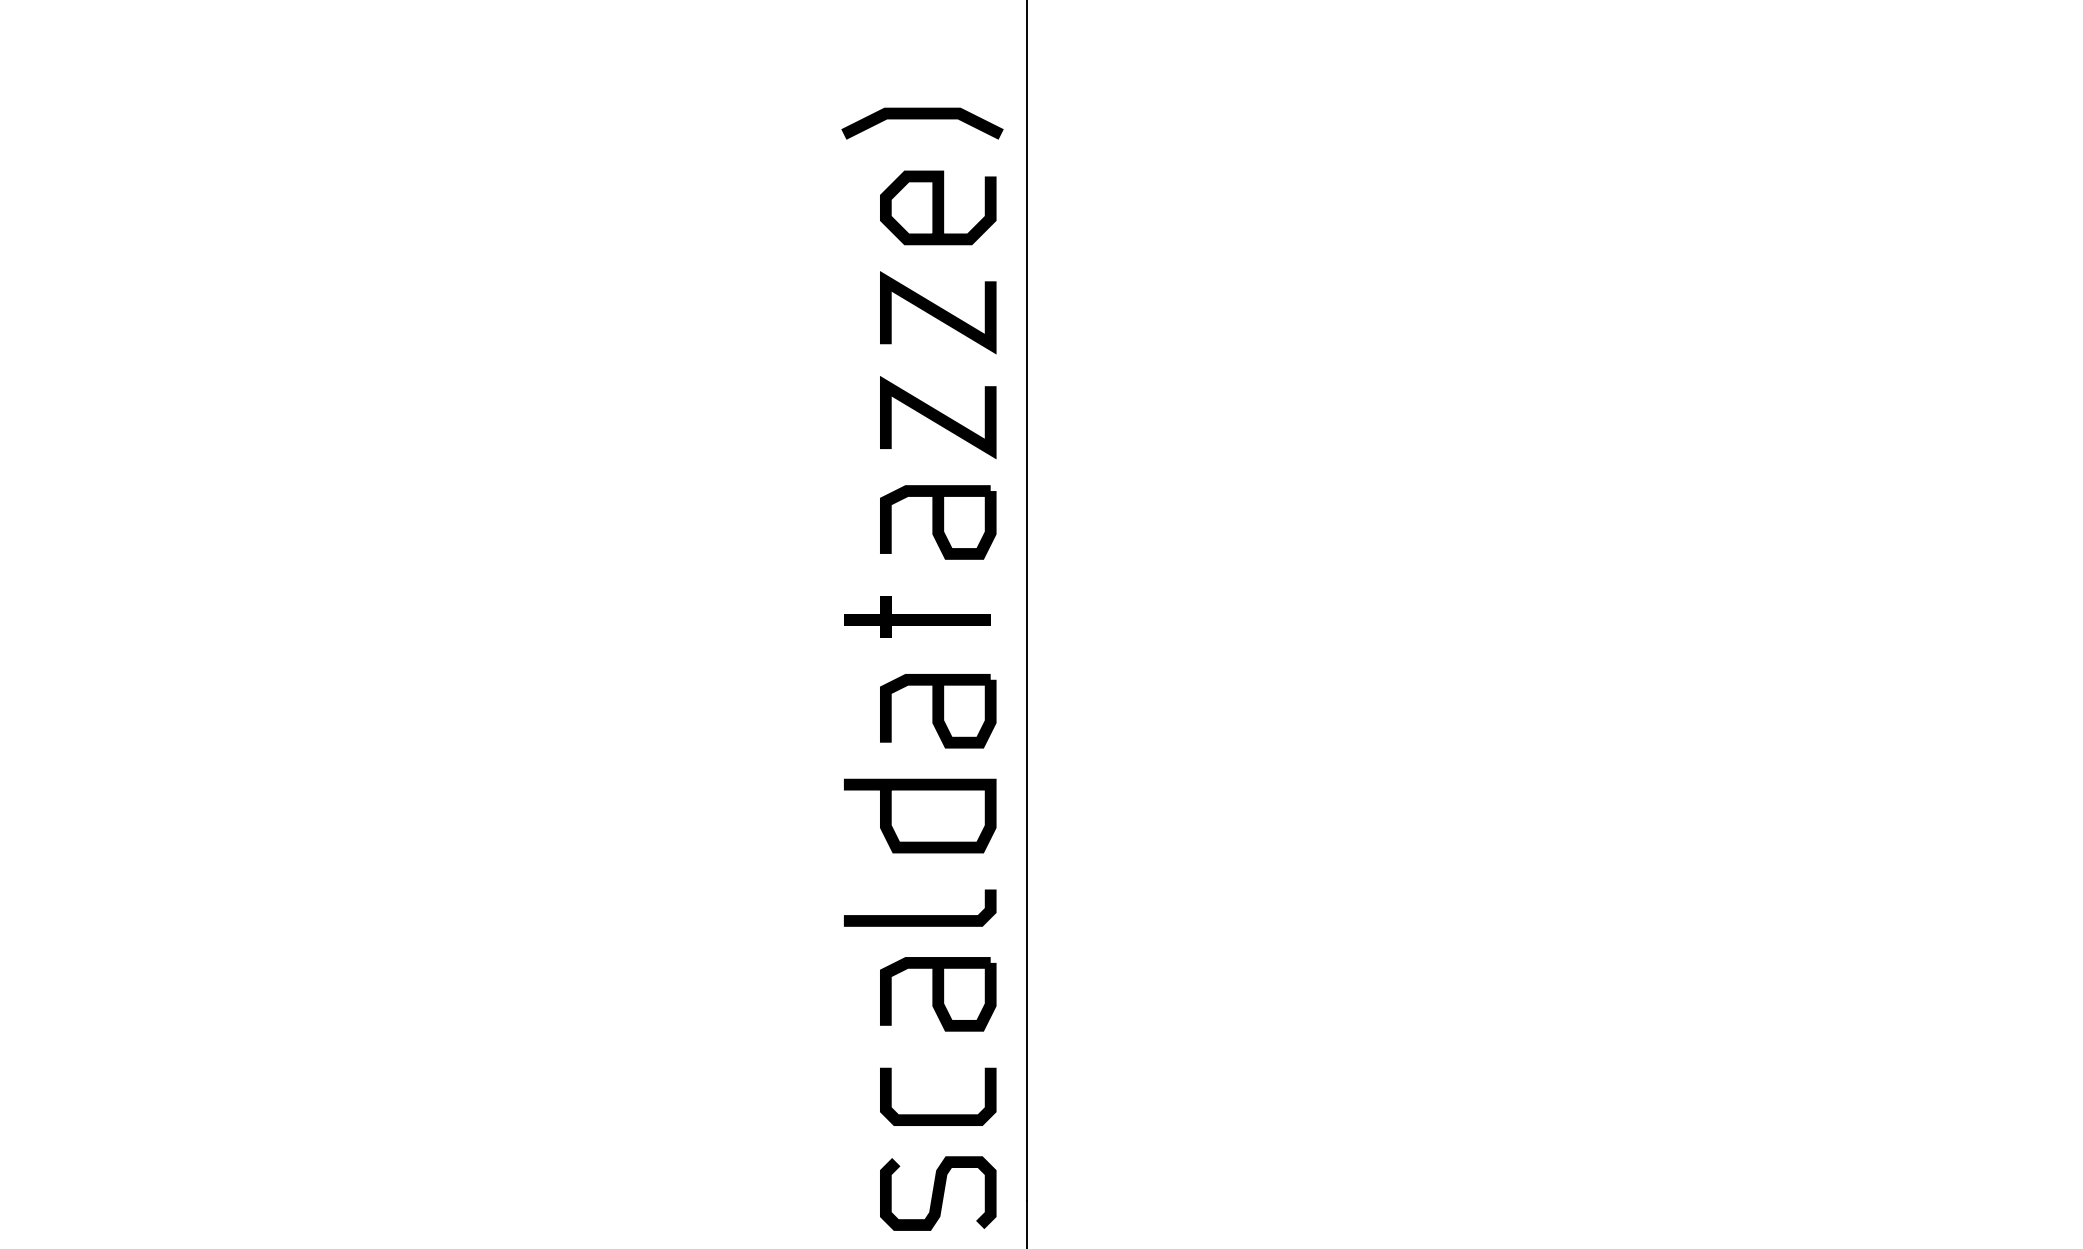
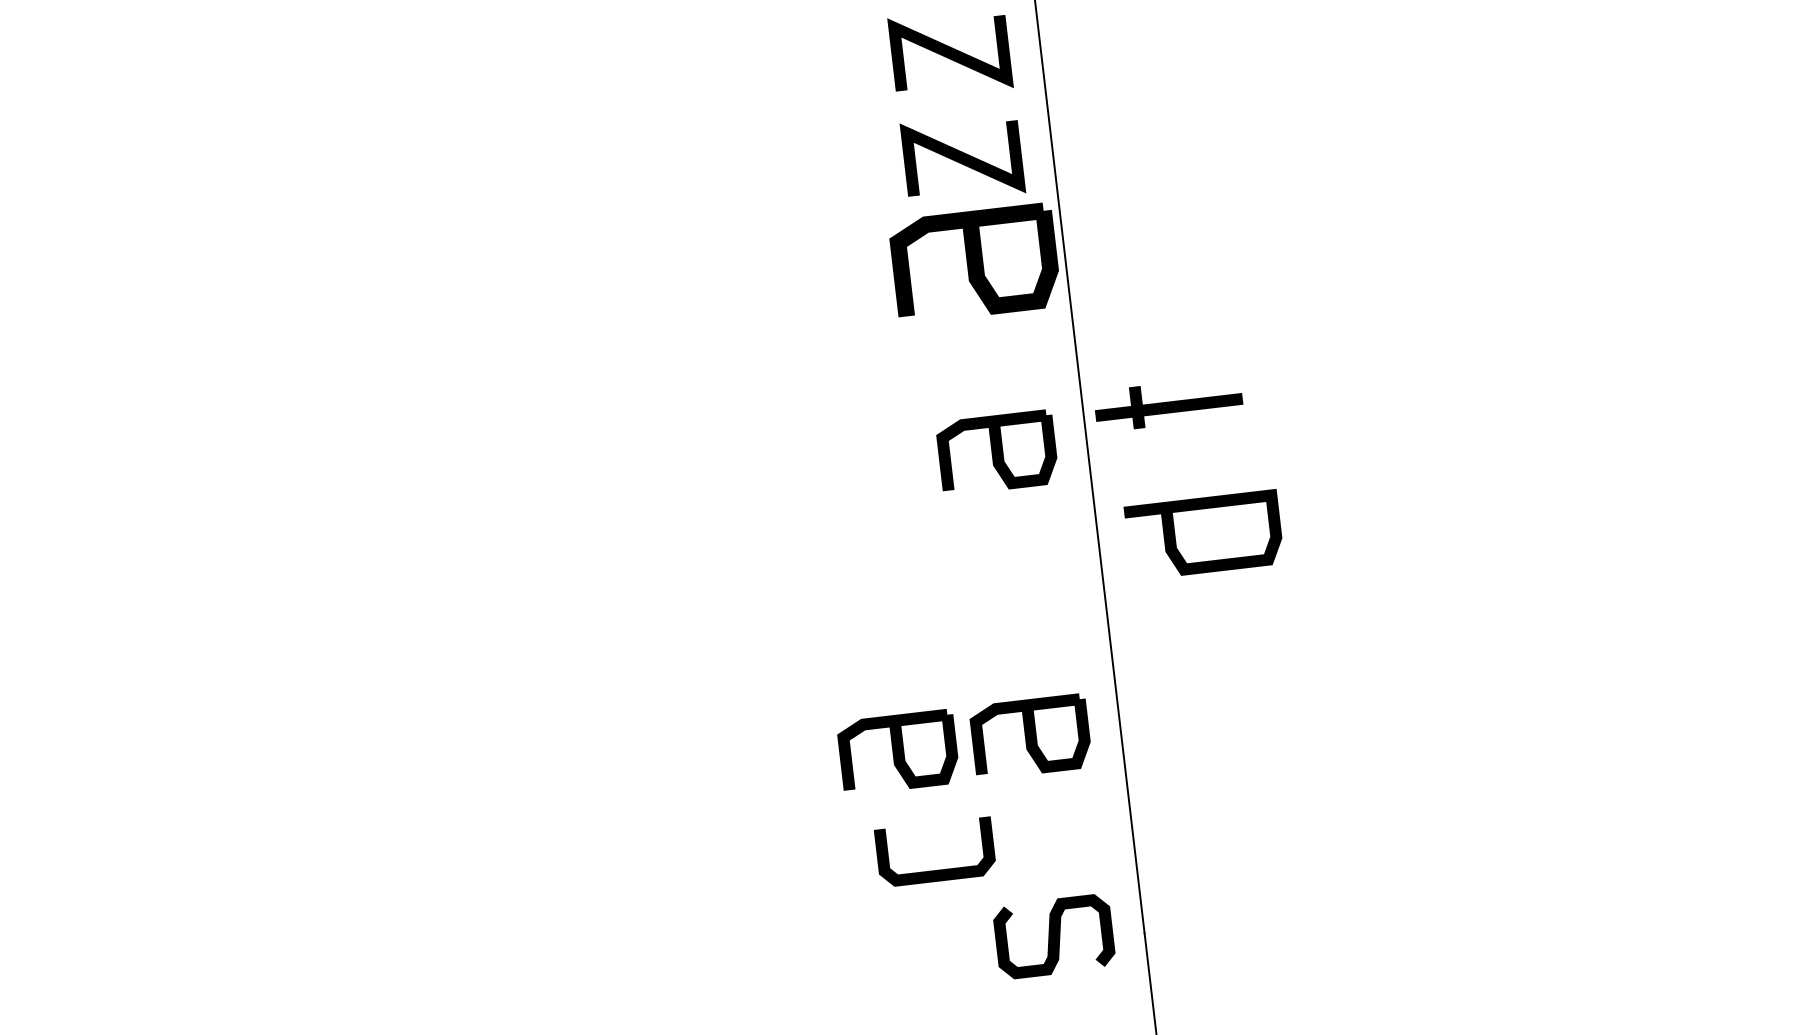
part: (938, 522) -> (975, 263), size x1.4
part: (917, 616) -> (1168, 403), moved
curve: (920, 790) -> (1201, 509), moved
line: (920, 915) -> (1003, 659), removed
part: (806, 994) -> (898, 752), added
curve: (938, 1114) -> (937, 869), moved

